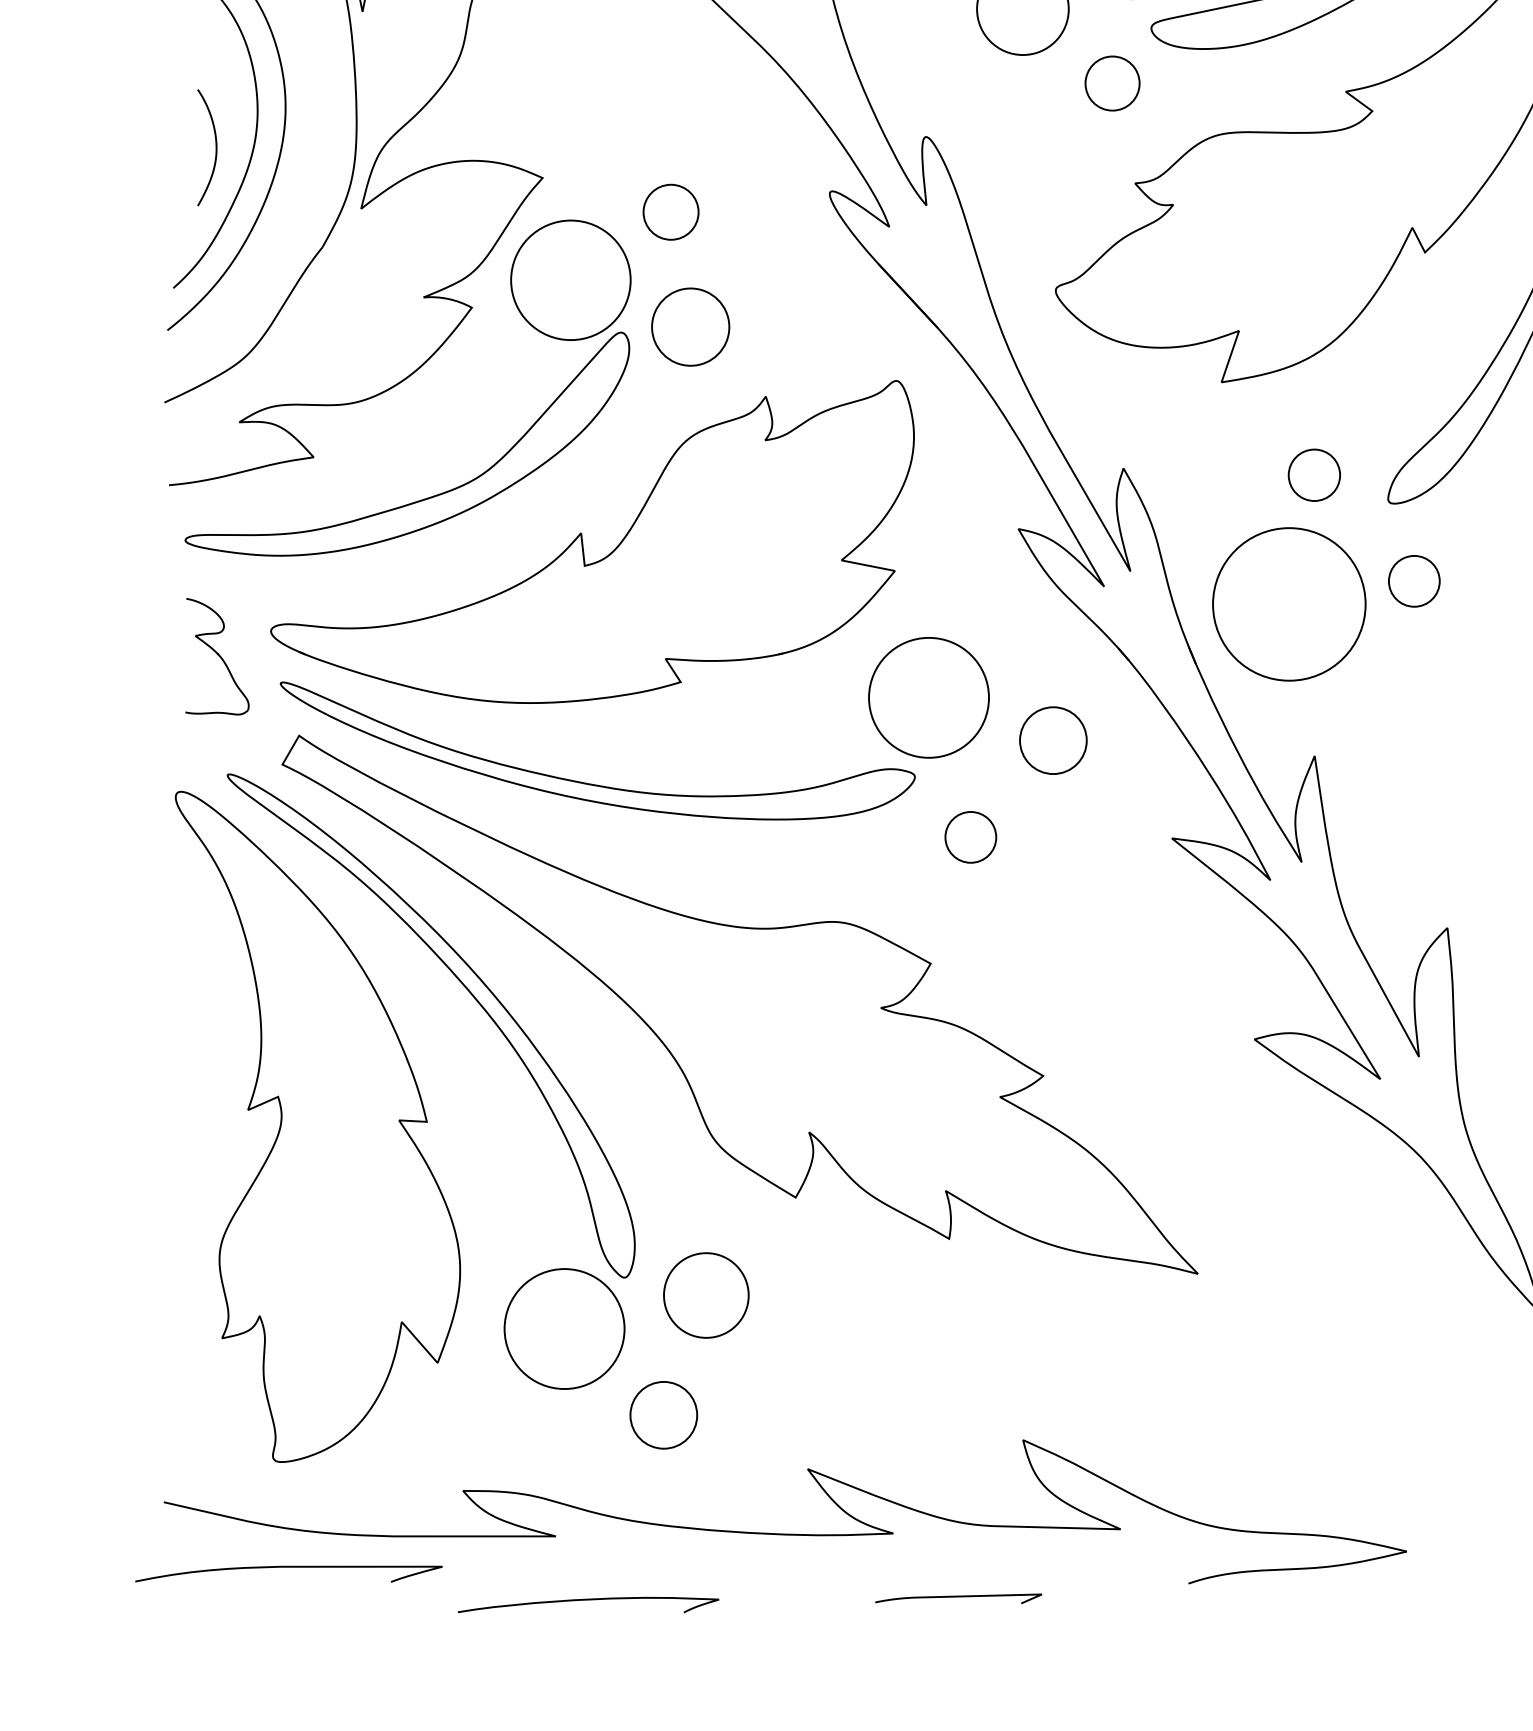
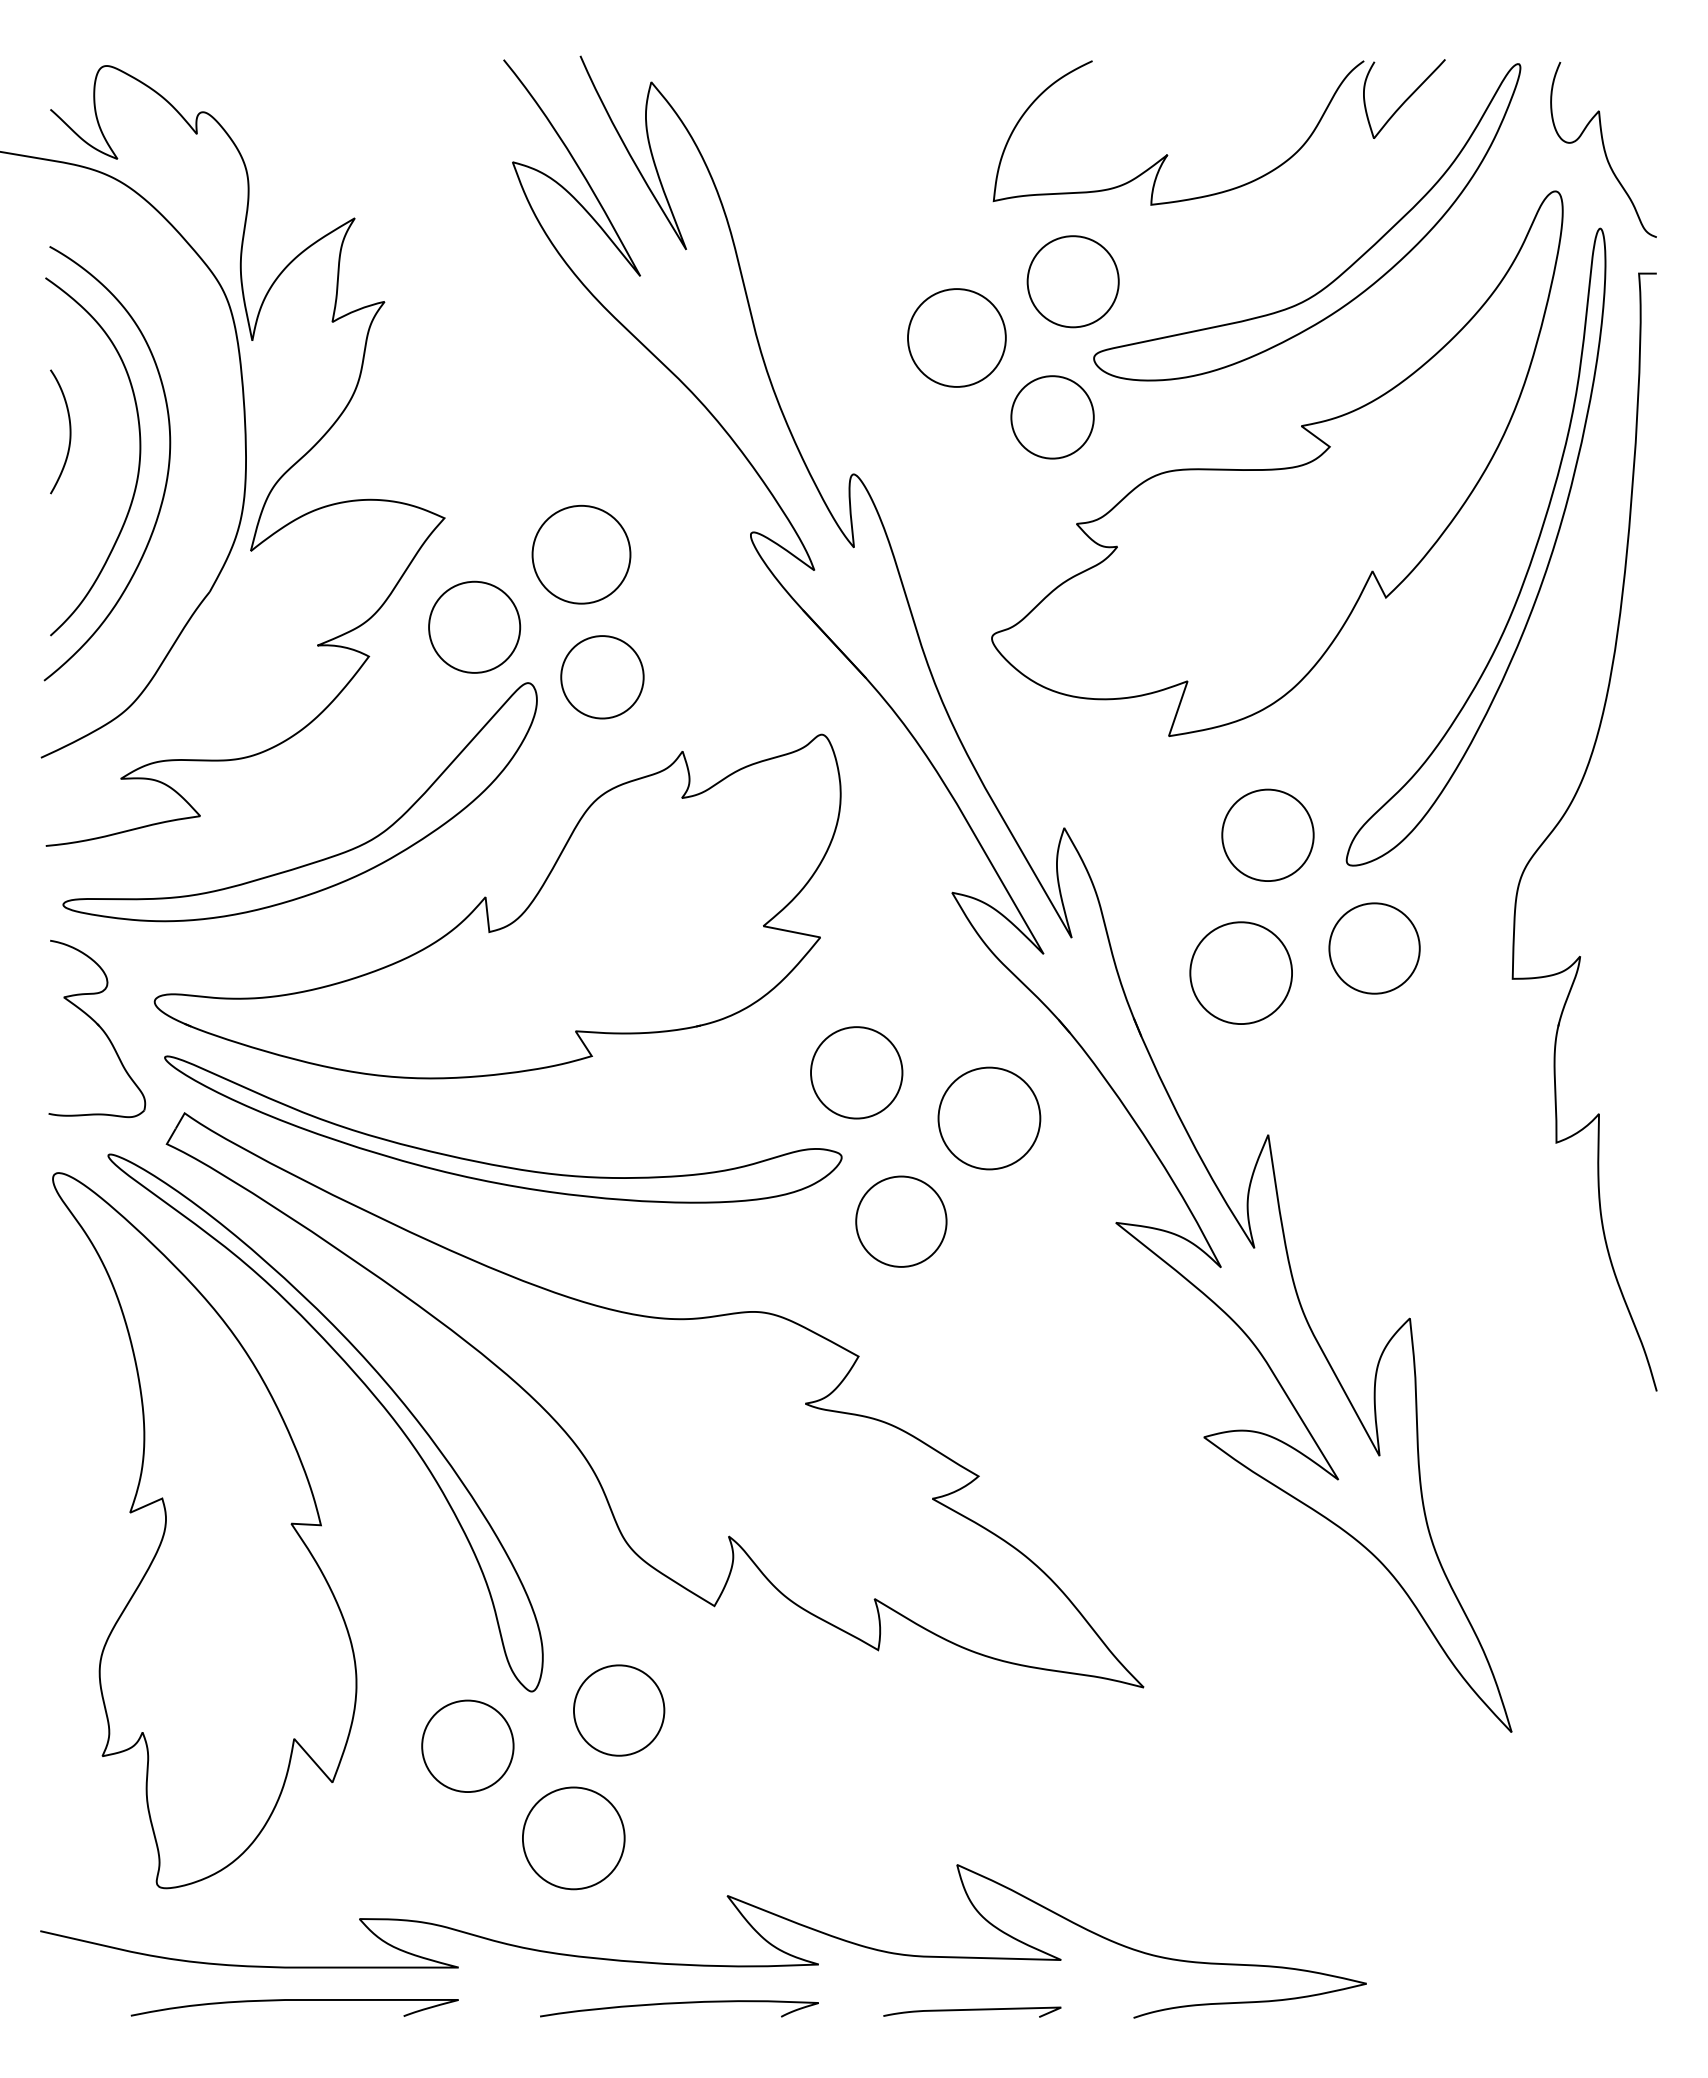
circle: (1112, 83) -> (1052, 417), size x1.43
curve: (215, 147) -> (69, 431), moved
circle: (671, 212) -> (581, 554), size x1.67
circle: (570, 279) -> (474, 626), size x0.71
circle: (1313, 475) -> (1267, 835), size x1.67
circle: (1414, 581) -> (1374, 948), size x1.67
circle: (1289, 604) -> (1241, 973), size x0.62
part: (217, 656) -> (97, 1028), size x1.43
circle: (928, 697) -> (856, 1072), size x0.71
circle: (1053, 740) -> (989, 1118), size x1.43
circle: (970, 837) -> (901, 1221), size x1.67
circle: (564, 1329) -> (467, 1746), size x0.71
circle: (663, 1415) -> (573, 1838), size x1.43
curve: (288, 1567) -> (294, 2000), moved
curve: (958, 1597) -> (972, 2010), moved
curve: (588, 1600) -> (679, 2003), moved

